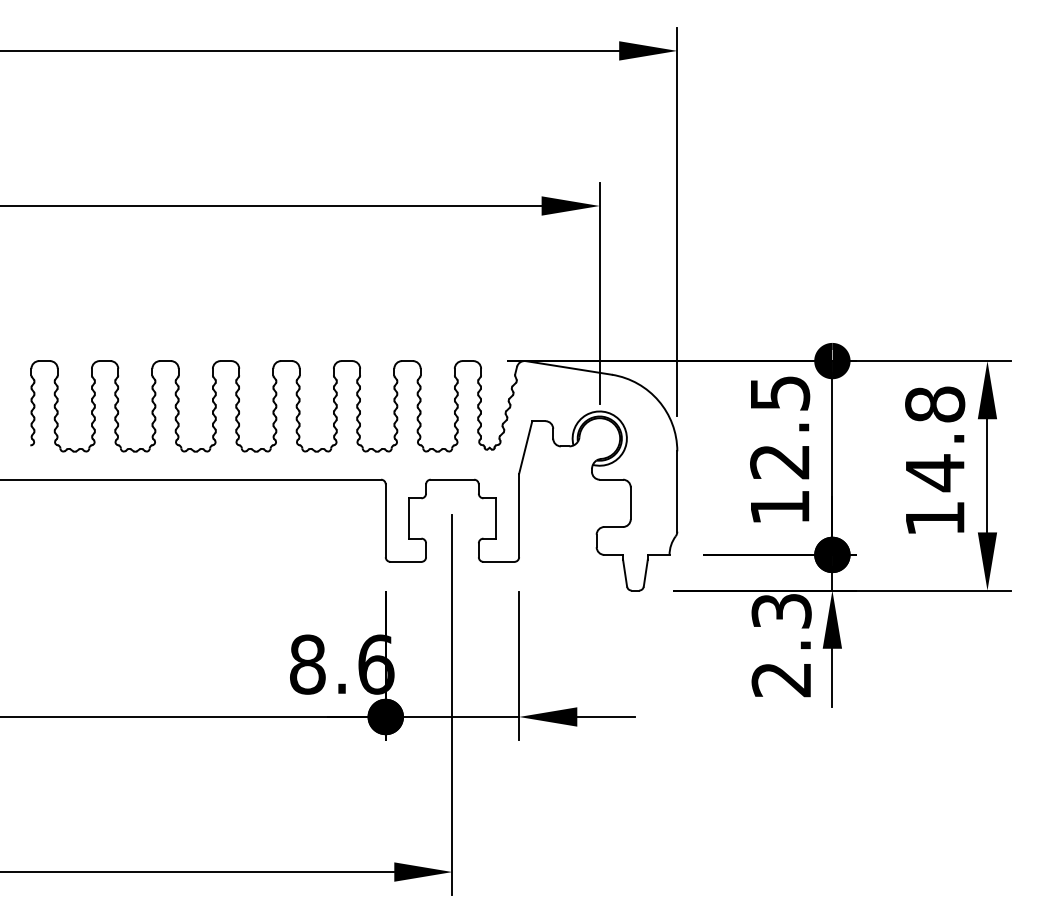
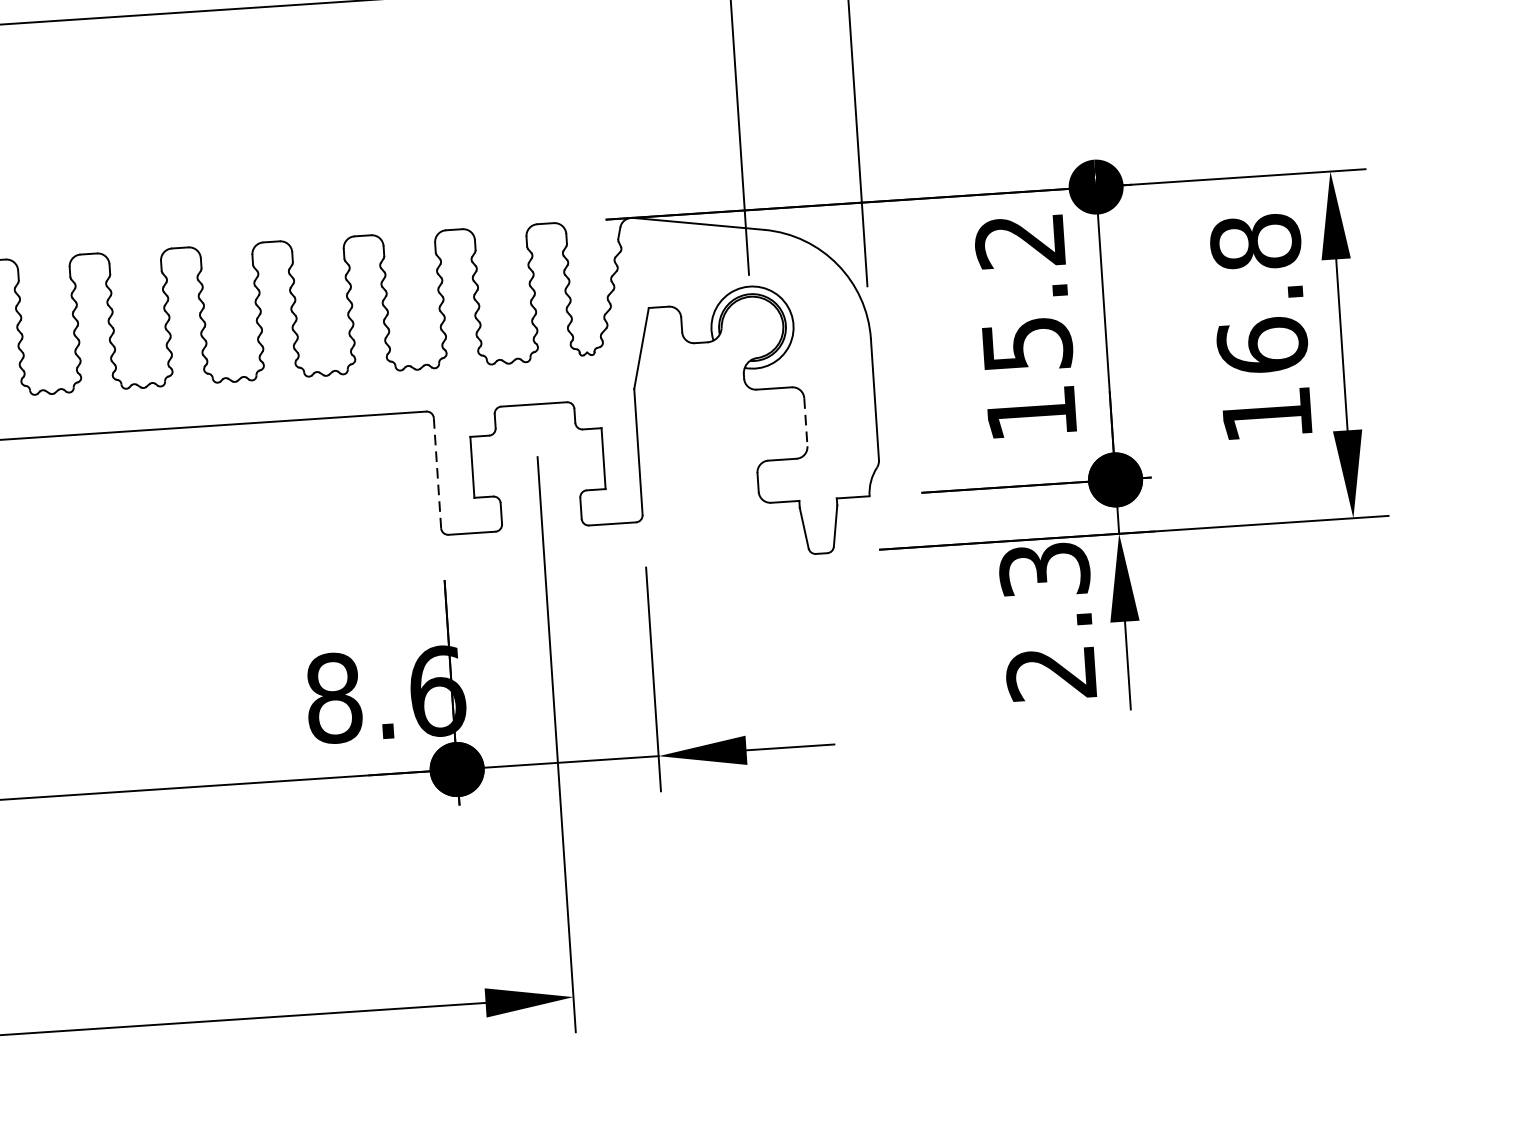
text: (780, 427) -> (1024, 292), 12.5 -> 15.2
text: (935, 473) -> (1263, 346), 14.8 -> 16.8
line: (630, 503) -> (805, 422), solid -> dashed
line: (385, 521) -> (437, 474), solid -> dashed

